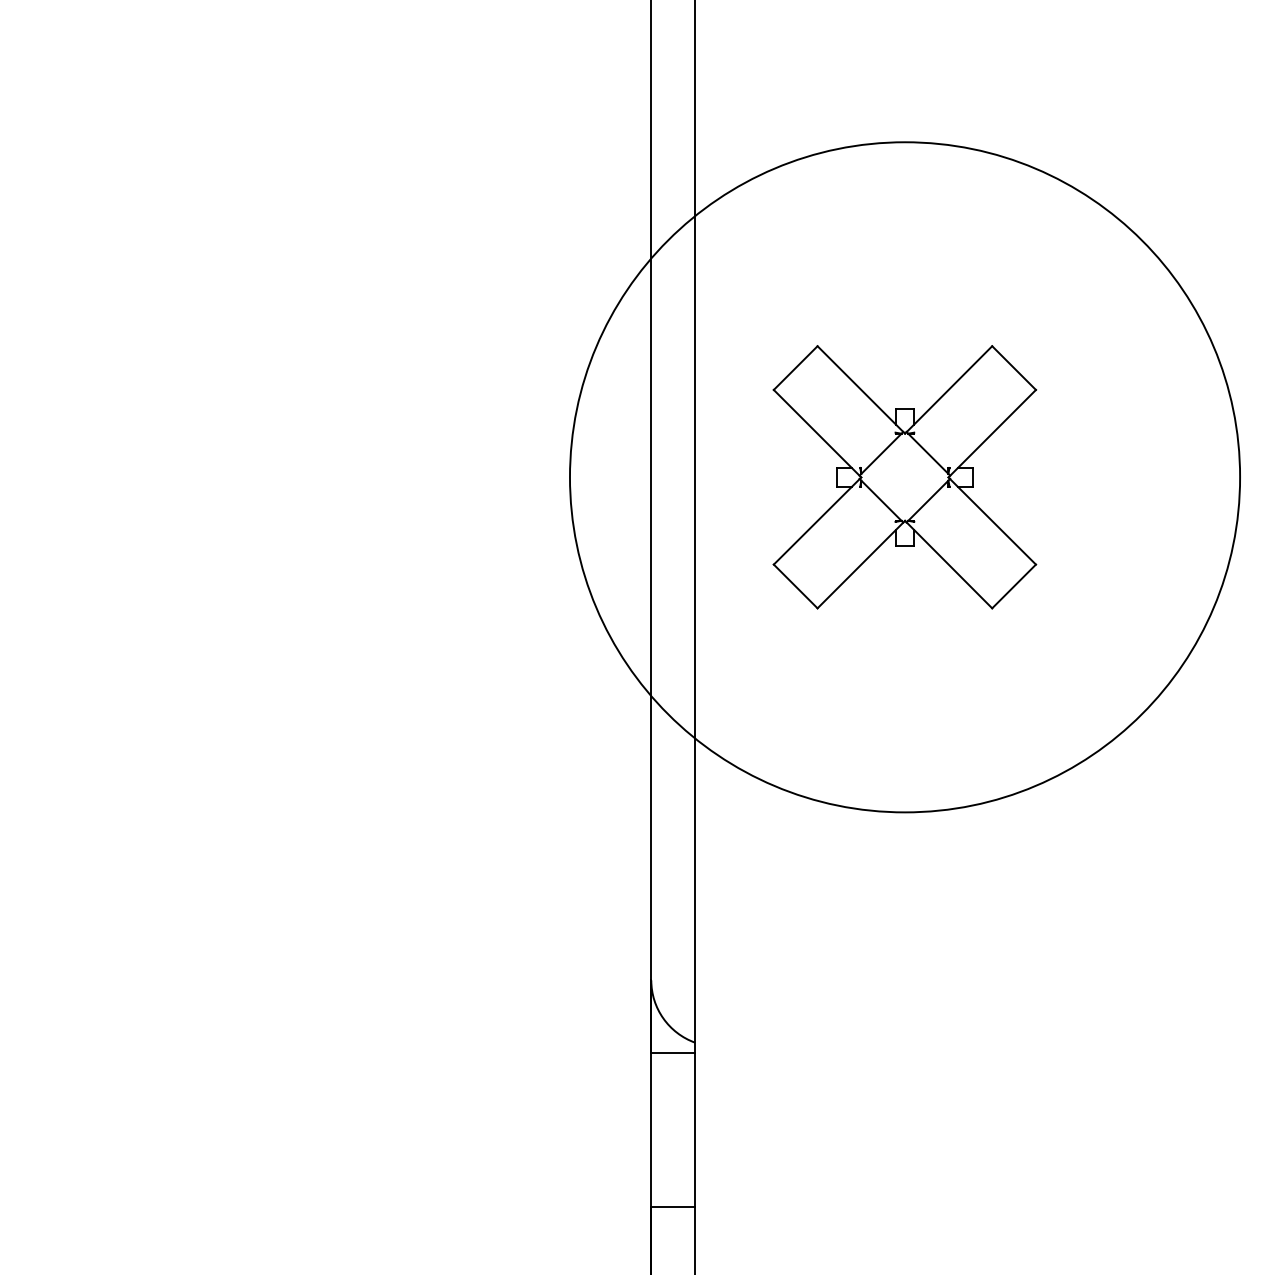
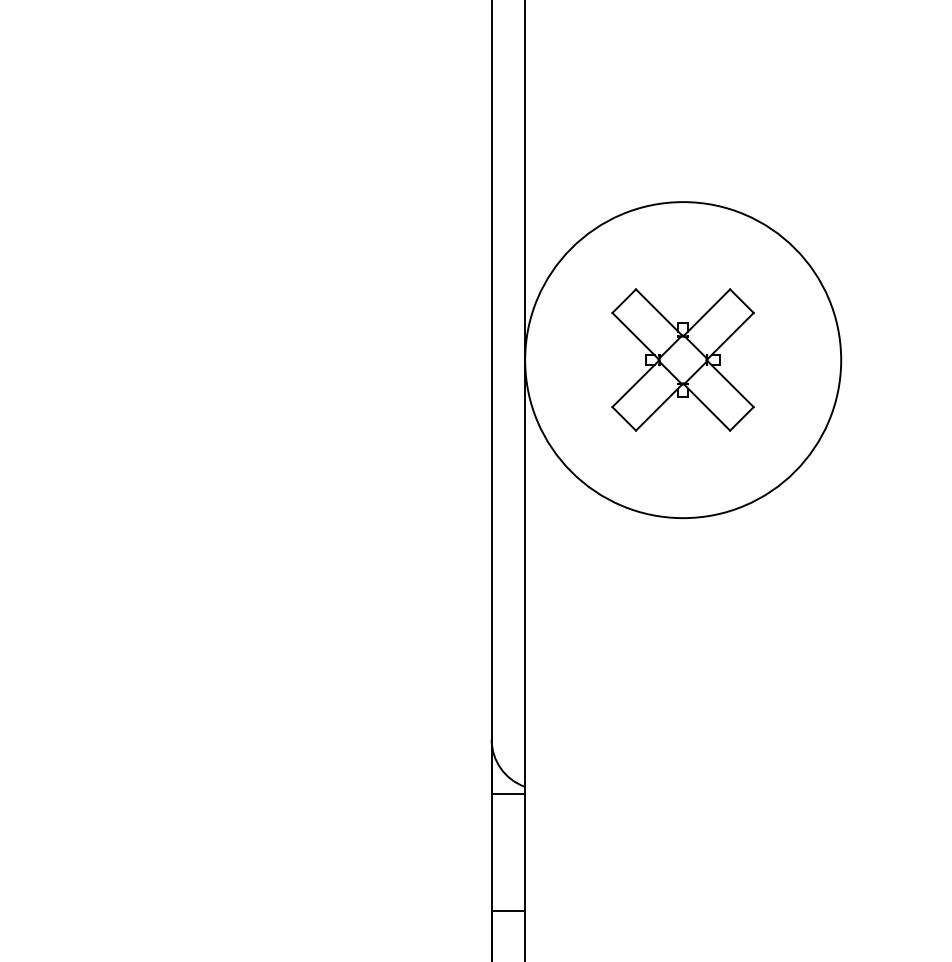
circle: (904, 476) -> (682, 359), size x0.62
part: (904, 476) -> (682, 359), size x0.71

